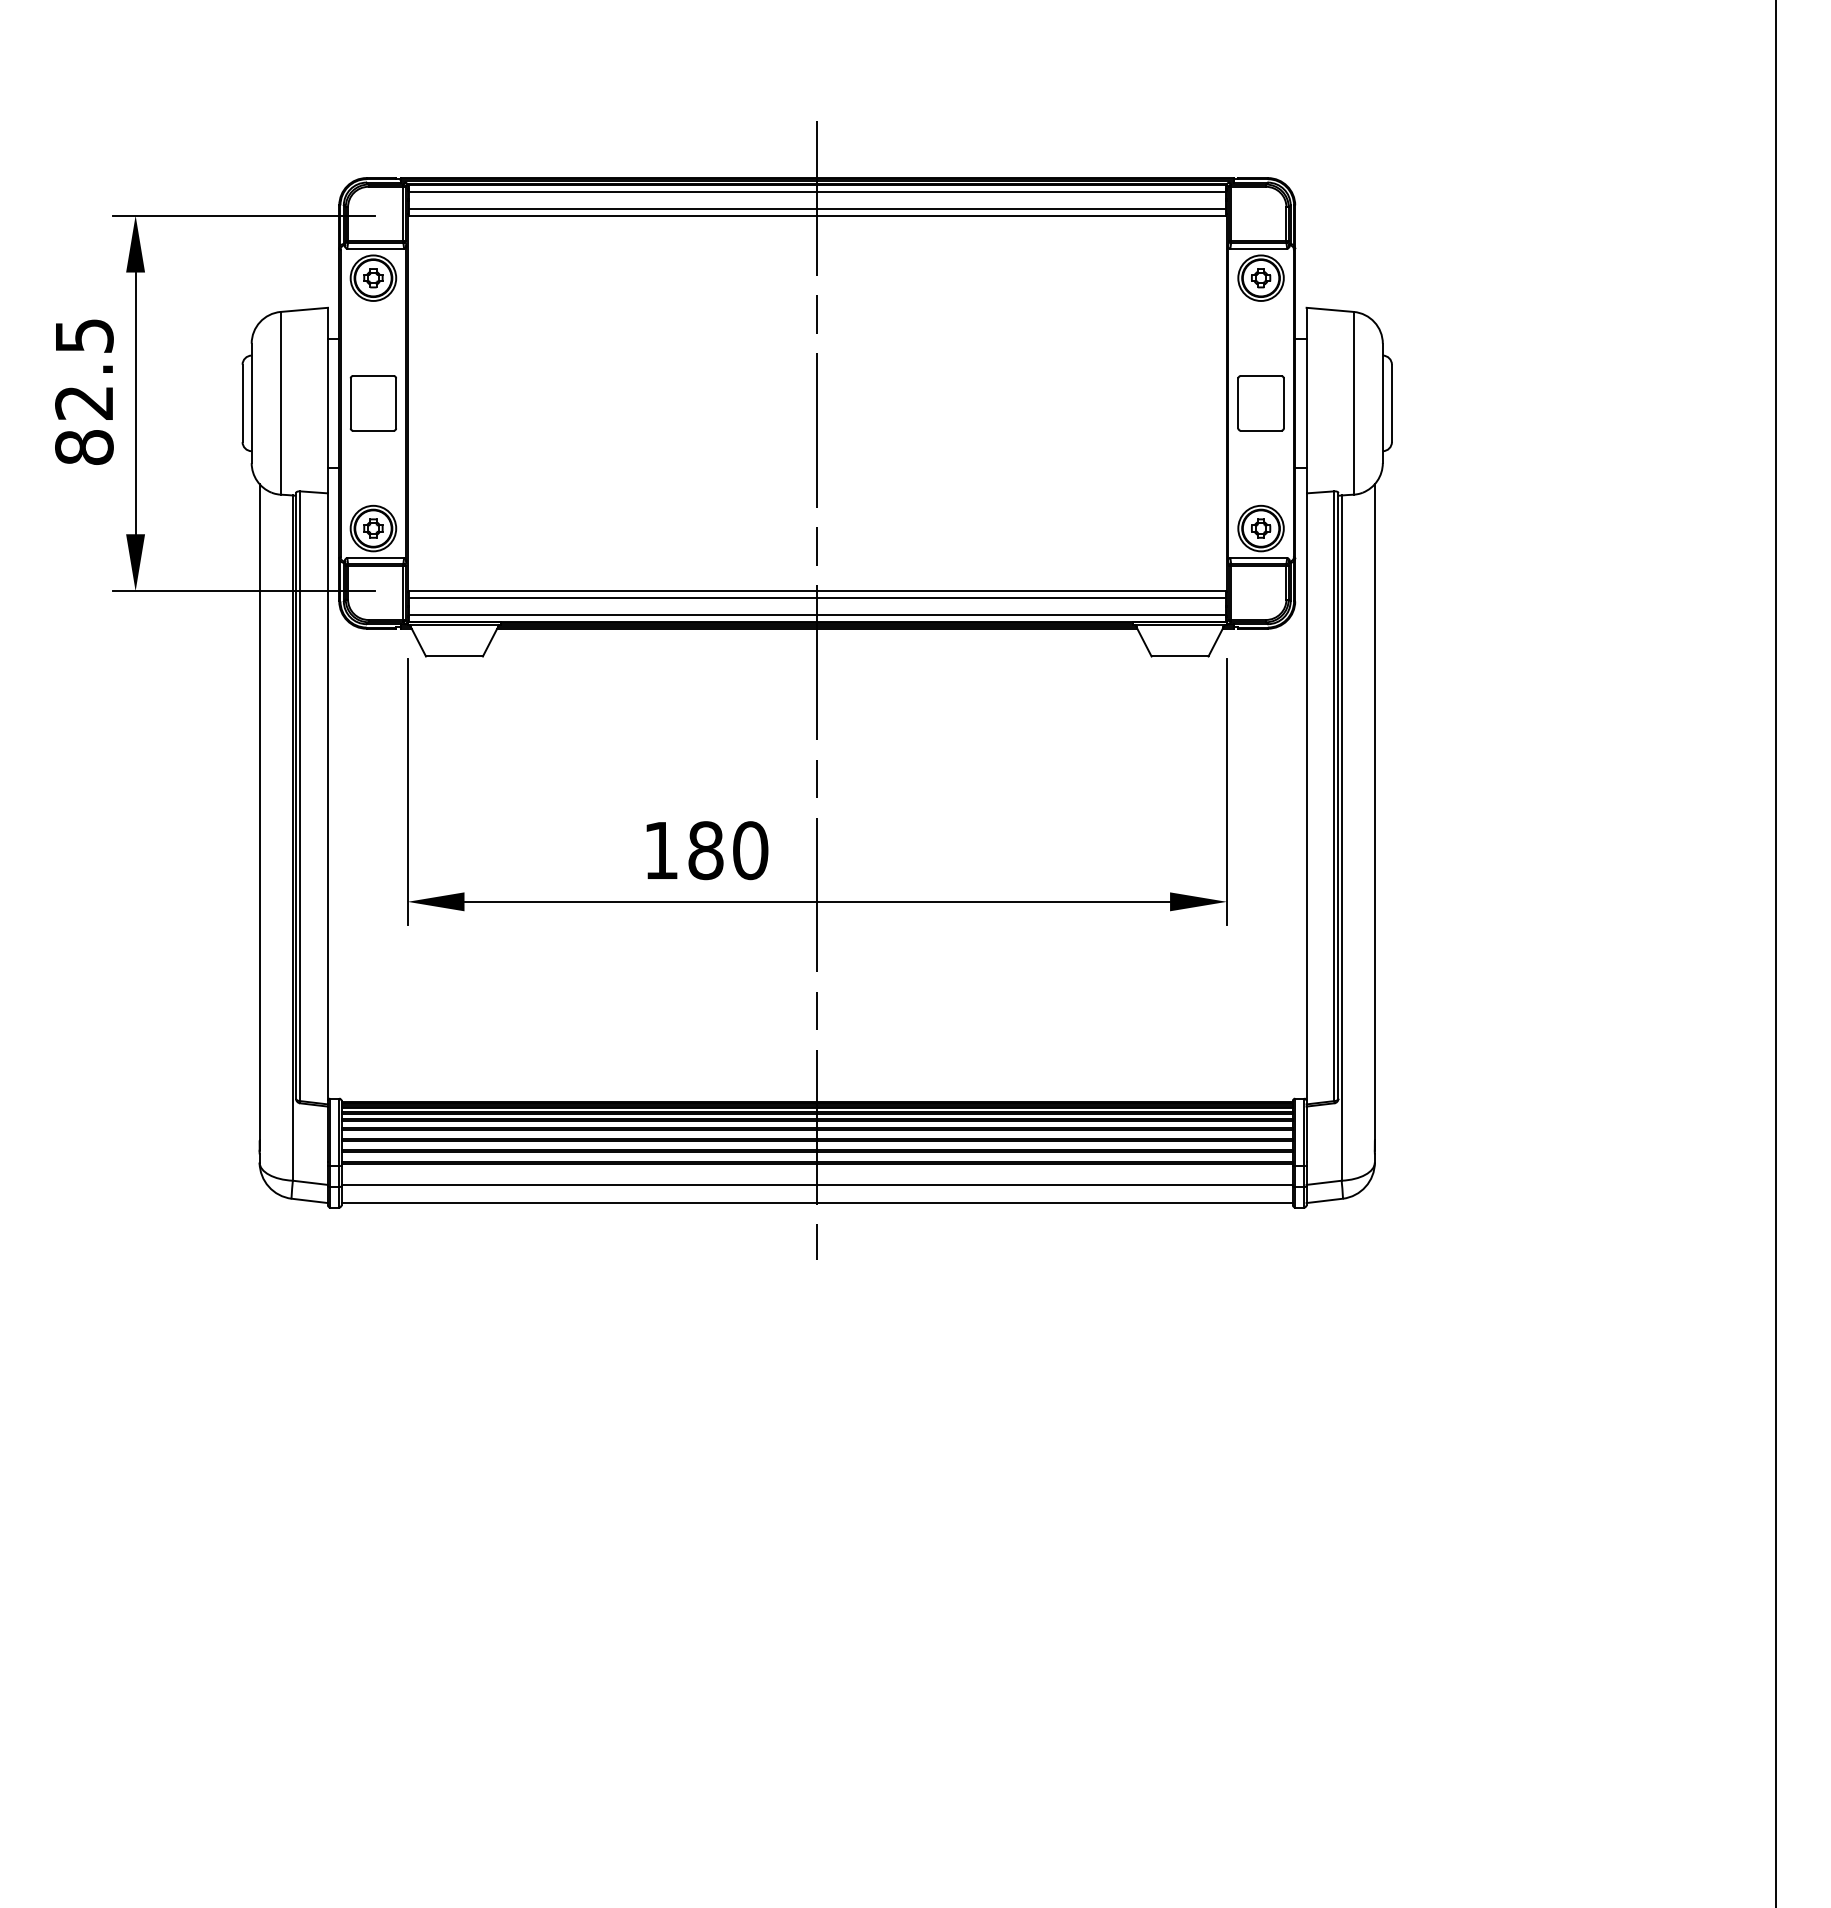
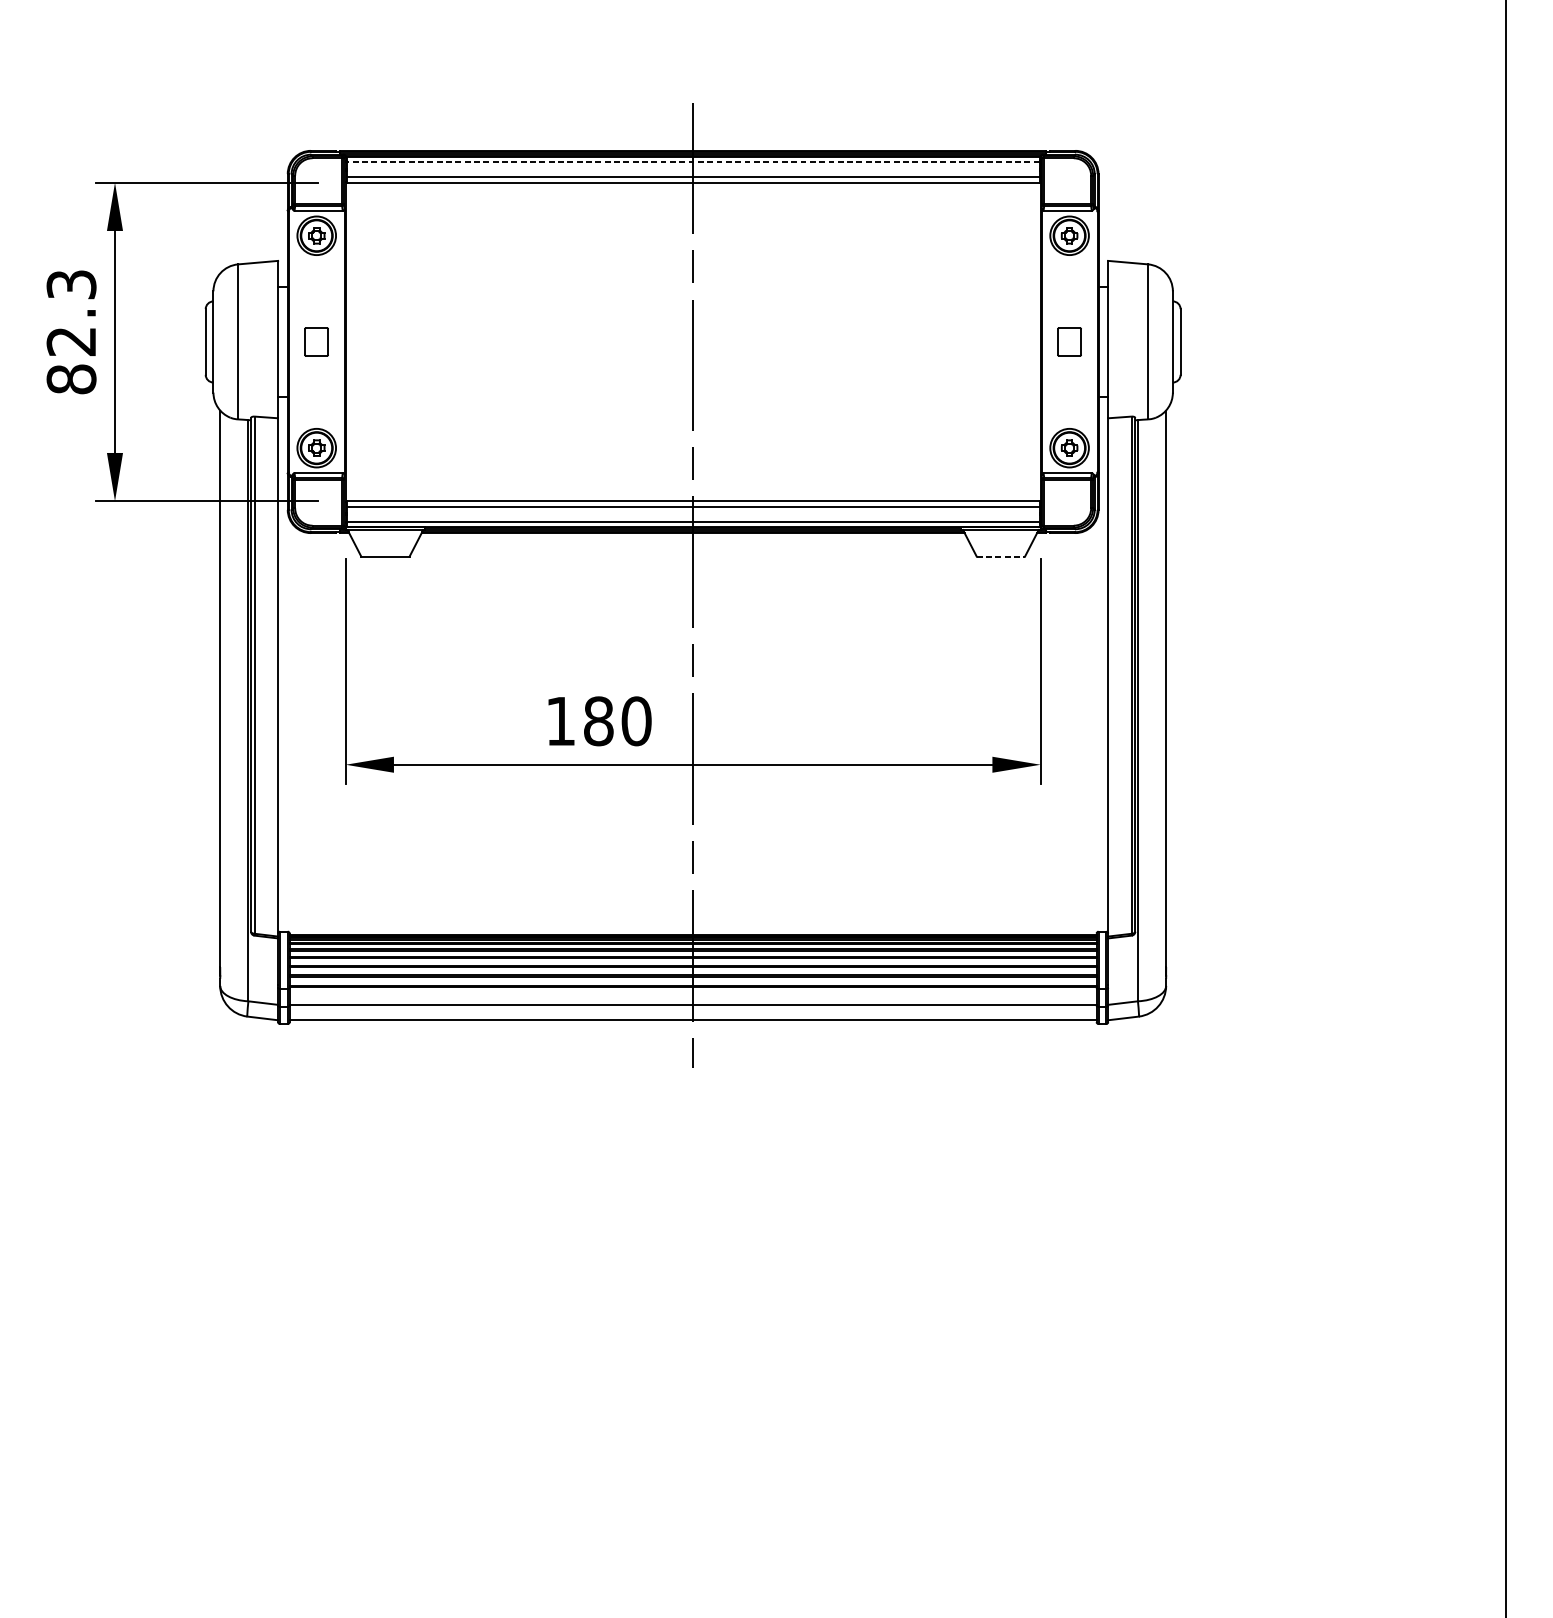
line: (817, 191) -> (693, 162), solid -> dashed
text: (84, 335) -> (71, 284), 82.5 -> 82.3
part: (372, 403) -> (315, 342), size x0.6
part: (1260, 403) -> (1069, 342), size x0.6
line: (1180, 656) -> (1001, 556), solid -> dashed

